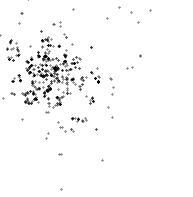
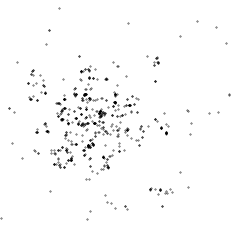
part: (56, 24) -> (102, 46), removed
part: (111, 86) -> (189, 122), moved
part: (89, 99) -> (152, 60), moved
part: (79, 119) -> (161, 190), moved

